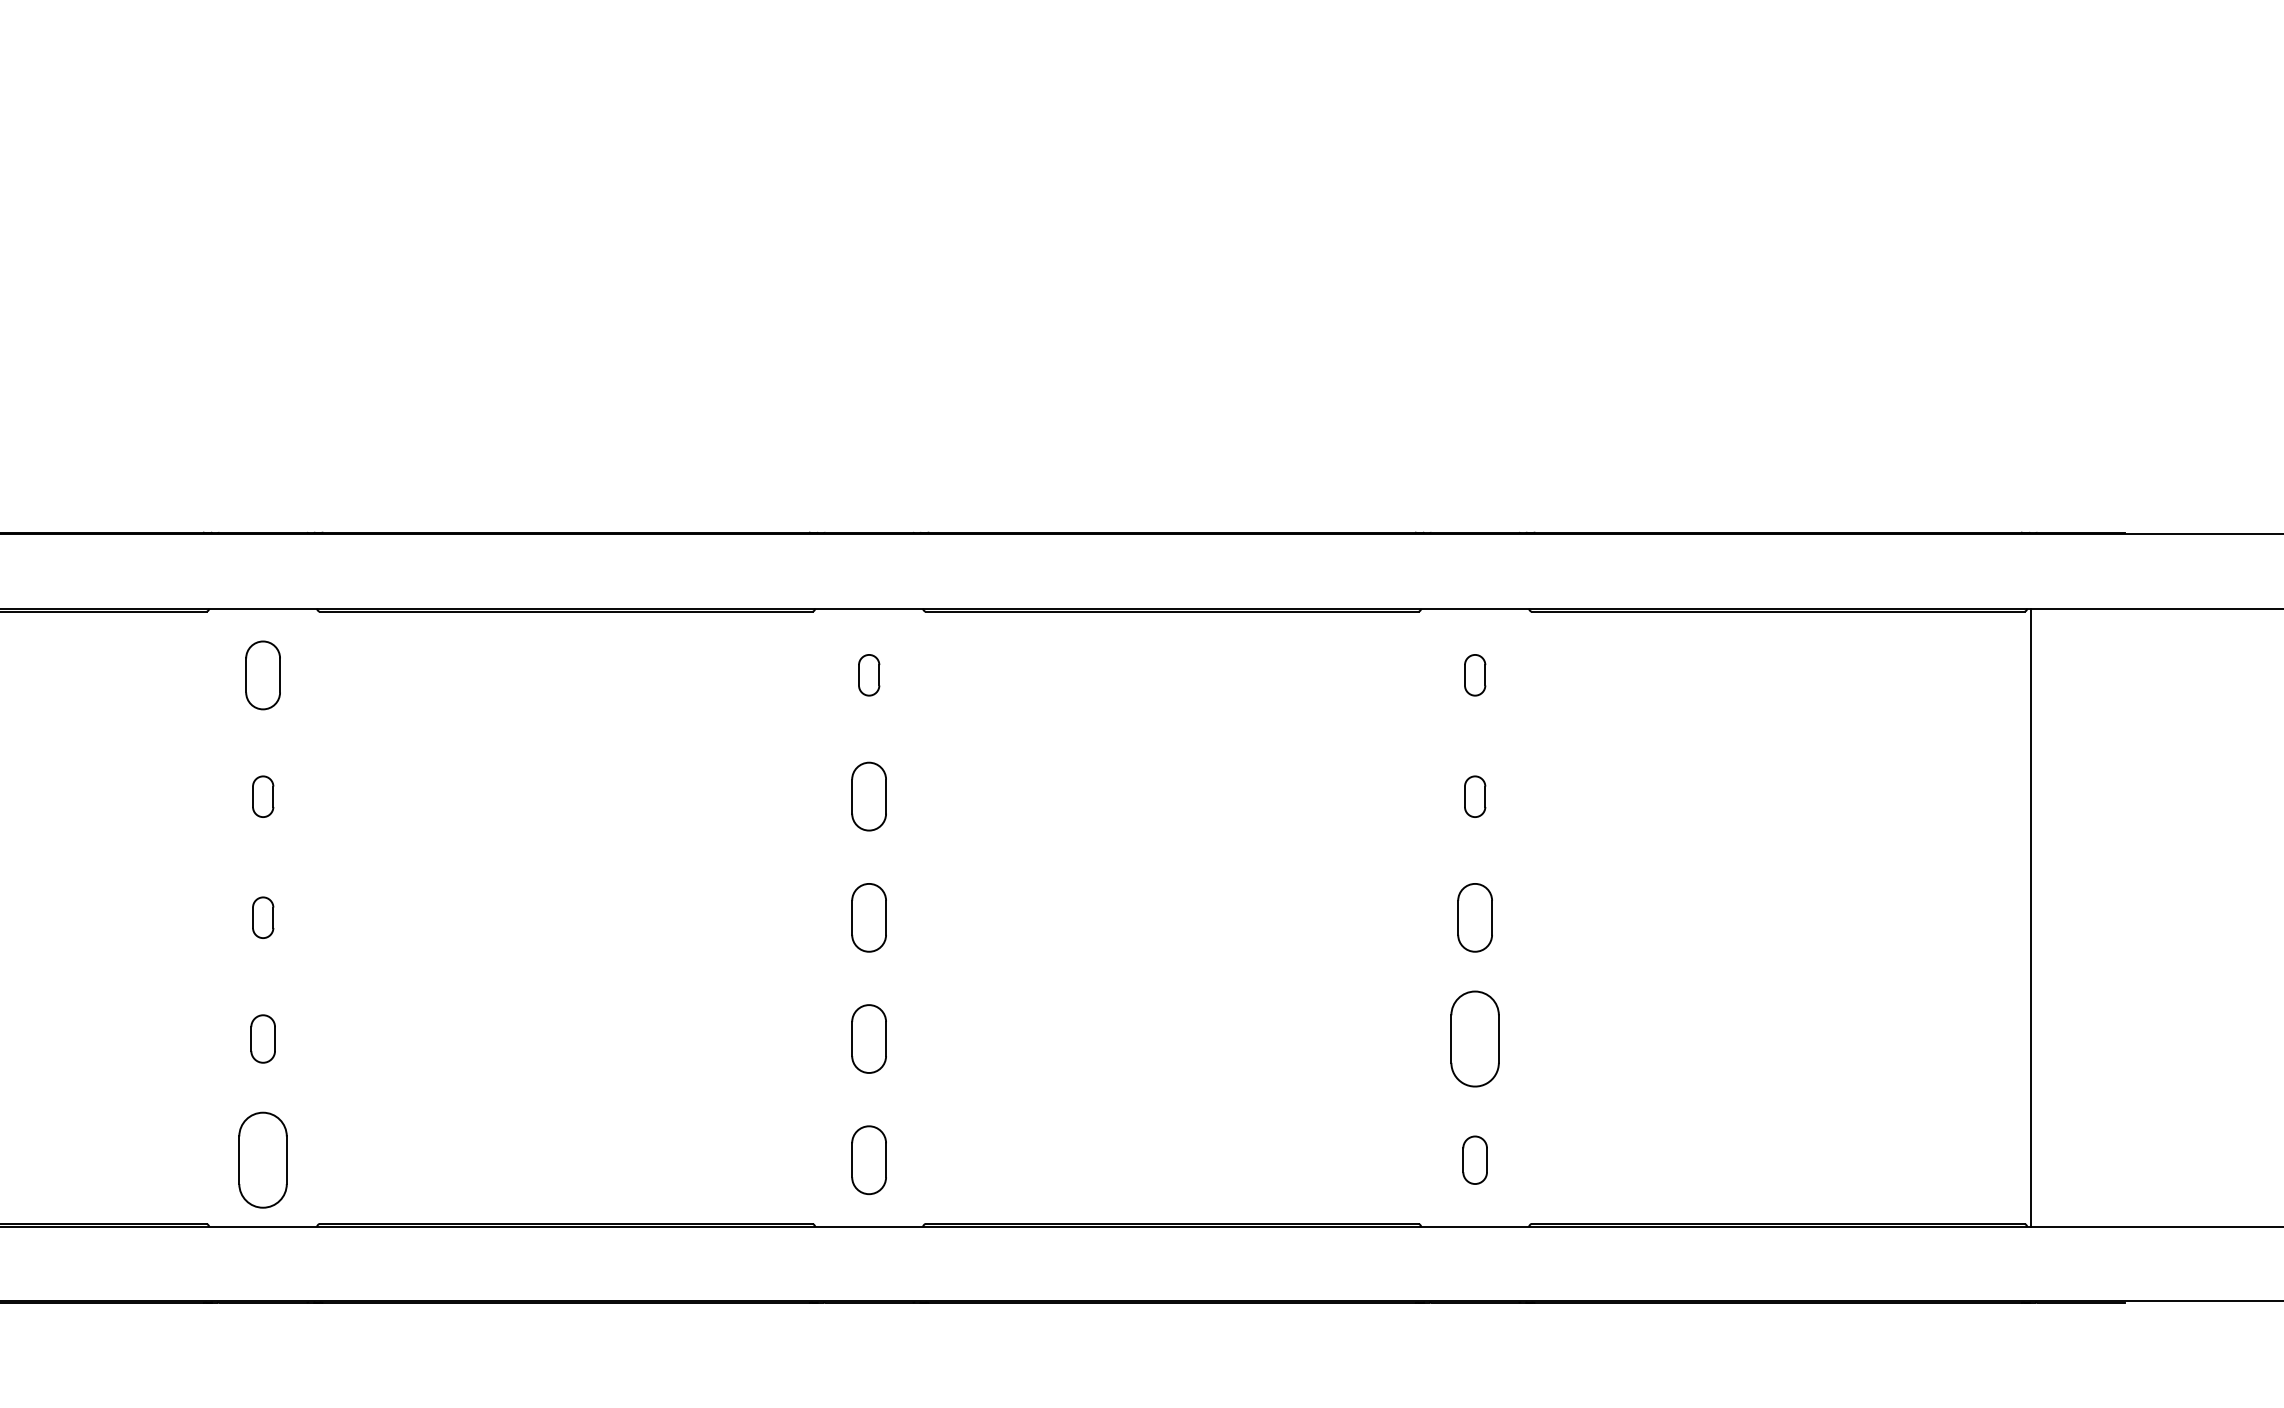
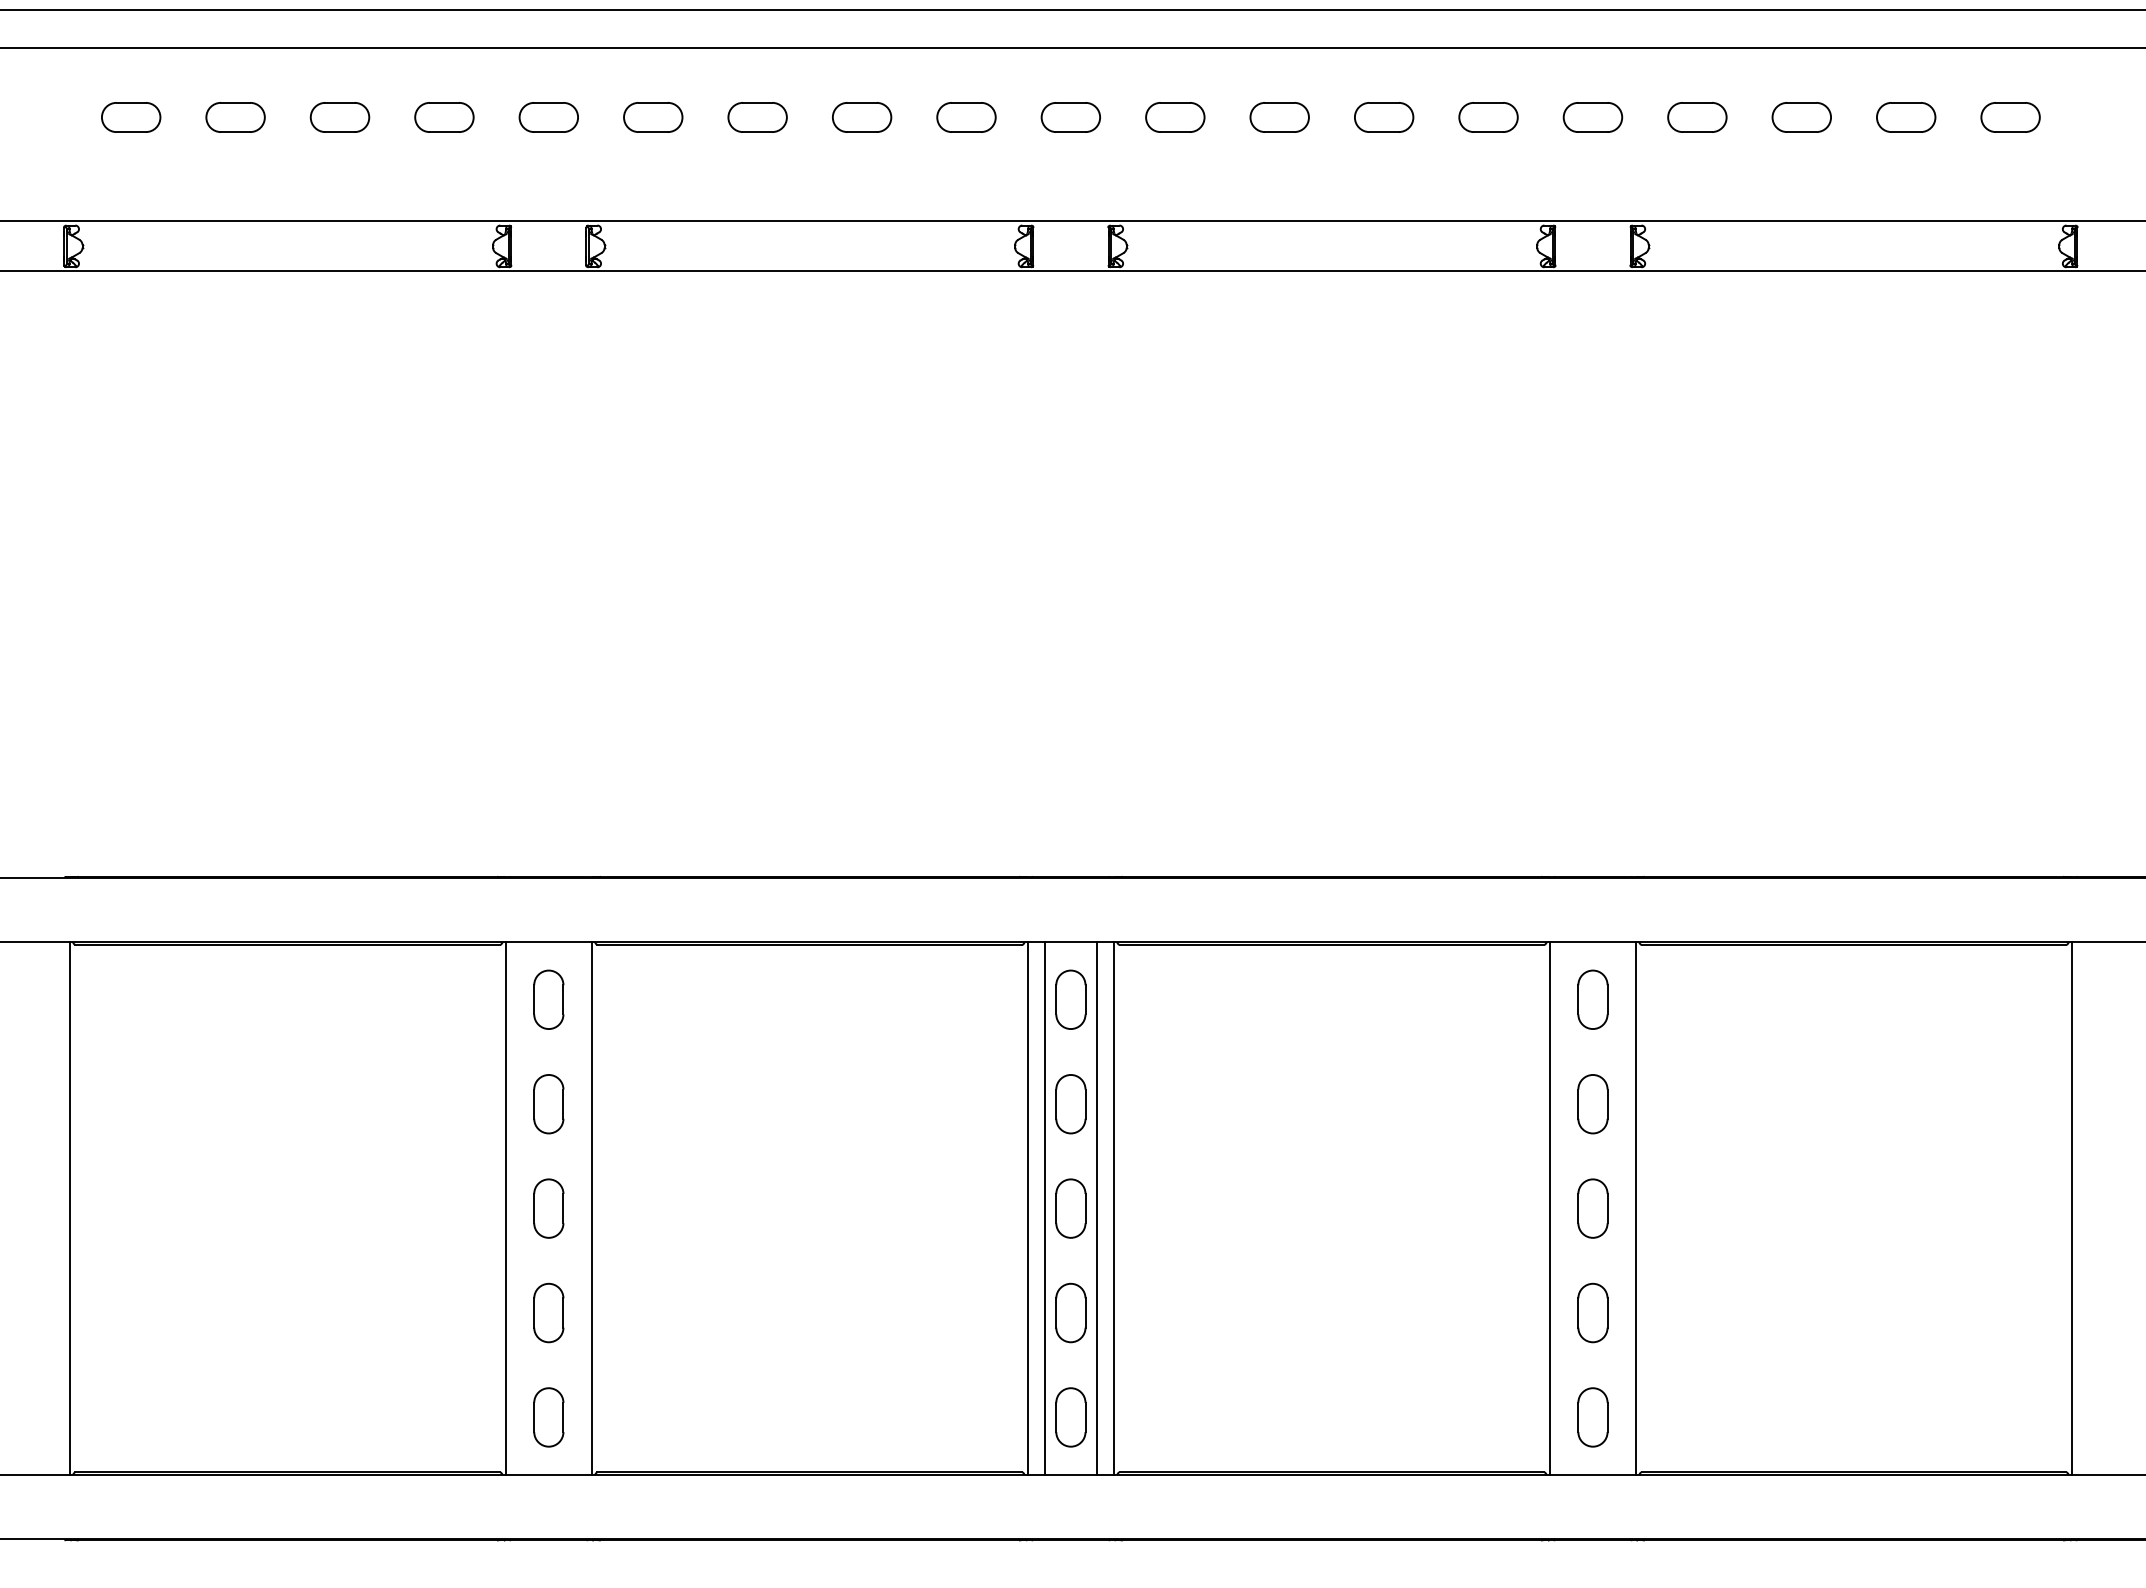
part: (868, 675) -> (1070, 999), size x1.67
part: (1474, 675) -> (1592, 999), size x1.67
part: (262, 796) -> (548, 1104), size x1.67
part: (1474, 796) -> (1592, 1104), size x1.67
line: (213, 917) -> (506, 1208), added
part: (262, 917) -> (548, 1208), size x1.67
line: (312, 917) -> (591, 1208), added
line: (819, 917) -> (1028, 1208), added
line: (839, 917) -> (1045, 1208), added
line: (898, 917) -> (1096, 1208), added
line: (918, 917) -> (1113, 1208), added
line: (1425, 917) -> (1550, 1208), added
line: (1524, 917) -> (1635, 1208), added
part: (262, 1038) -> (548, 1312), size x1.43
part: (1474, 1038) -> (1592, 1312), size x0.71
part: (262, 1160) -> (548, 1417), size x0.71
part: (1474, 1160) -> (1592, 1417), size x1.43

